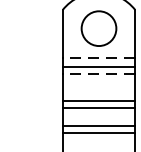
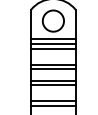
line: (97, 57) -> (52, 38), dashed -> solid
line: (97, 73) -> (52, 48), dashed -> solid

